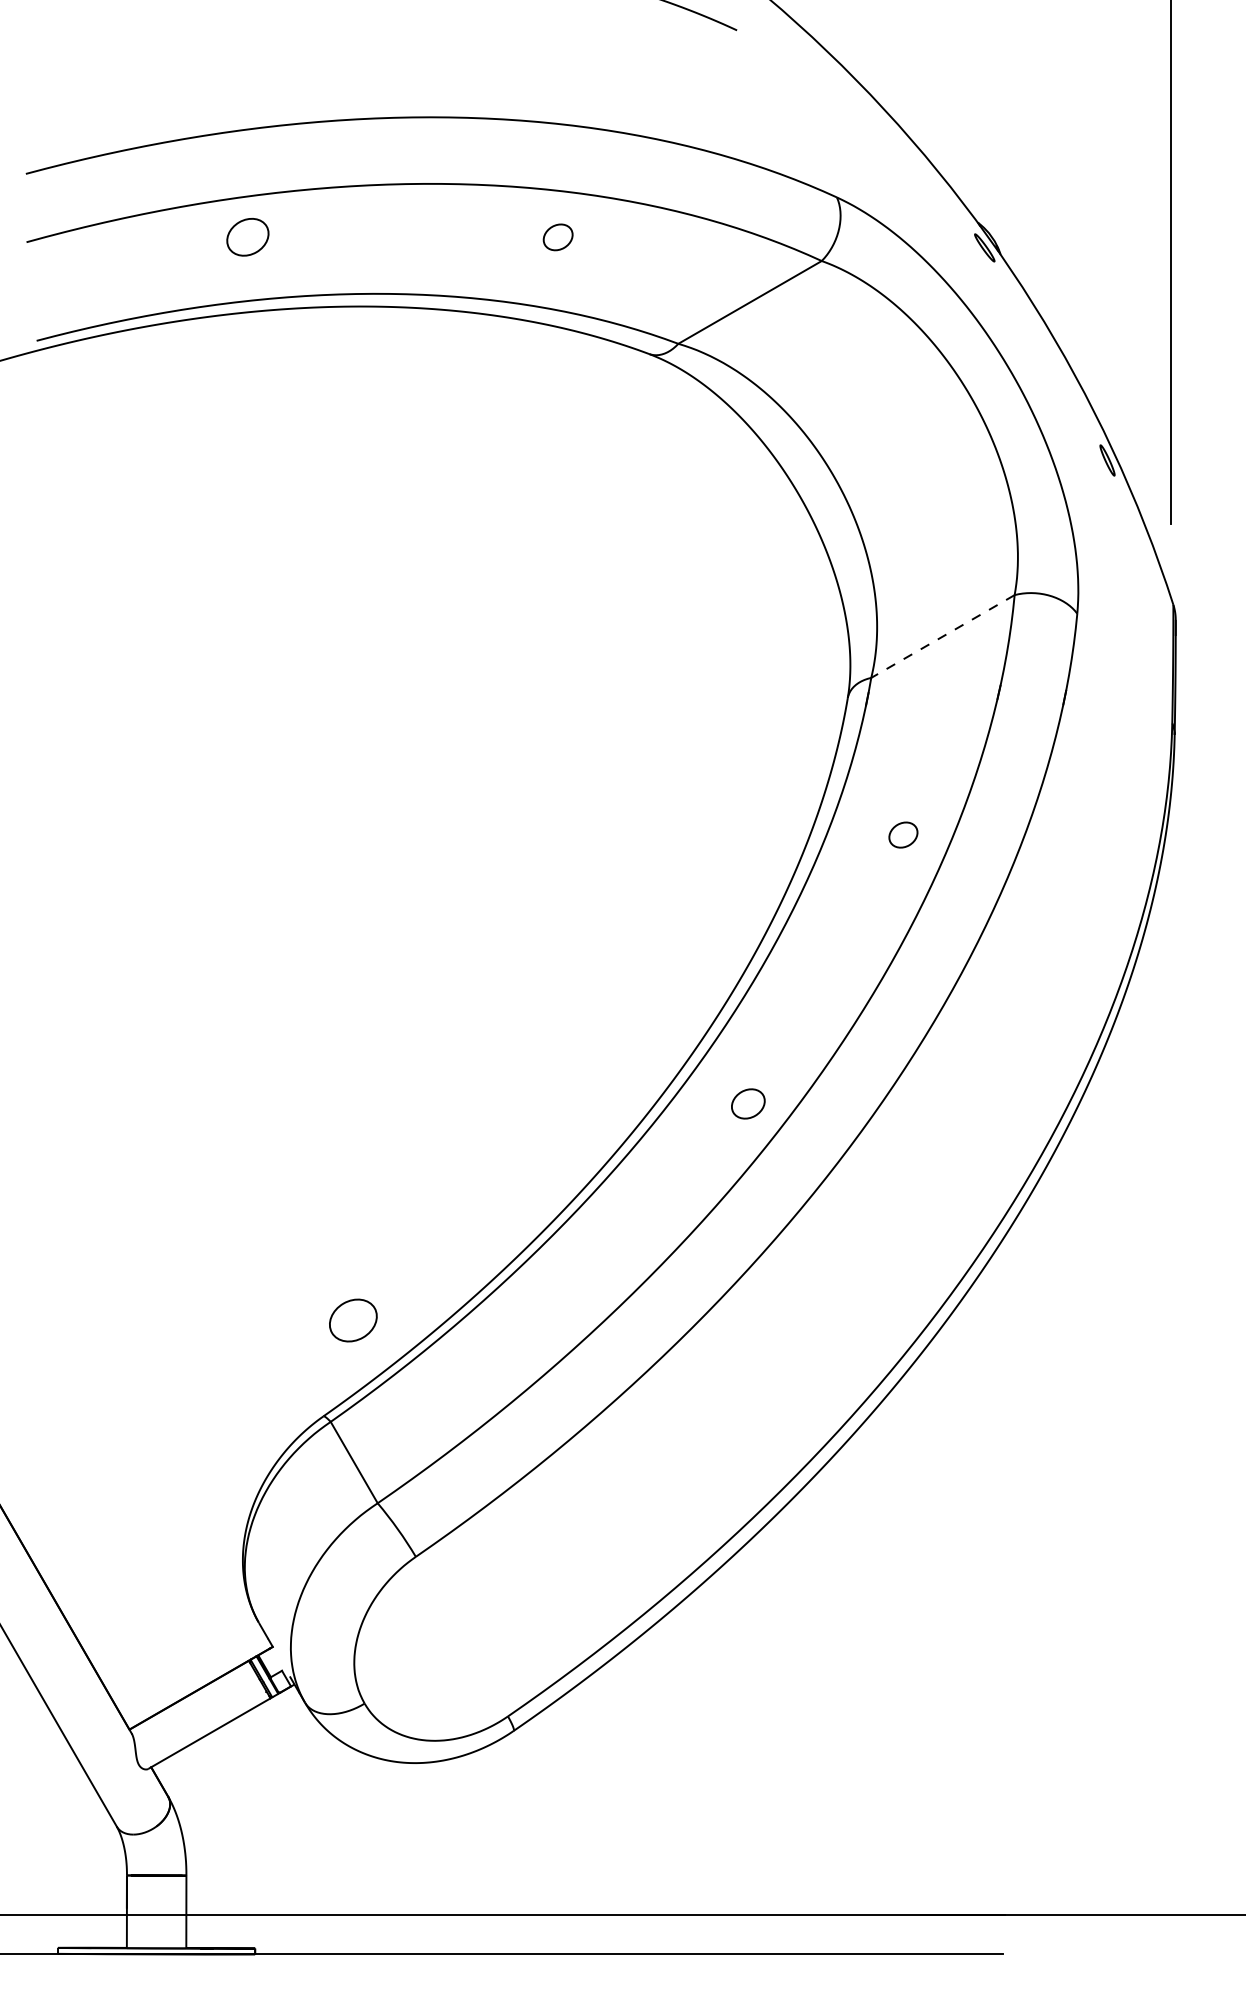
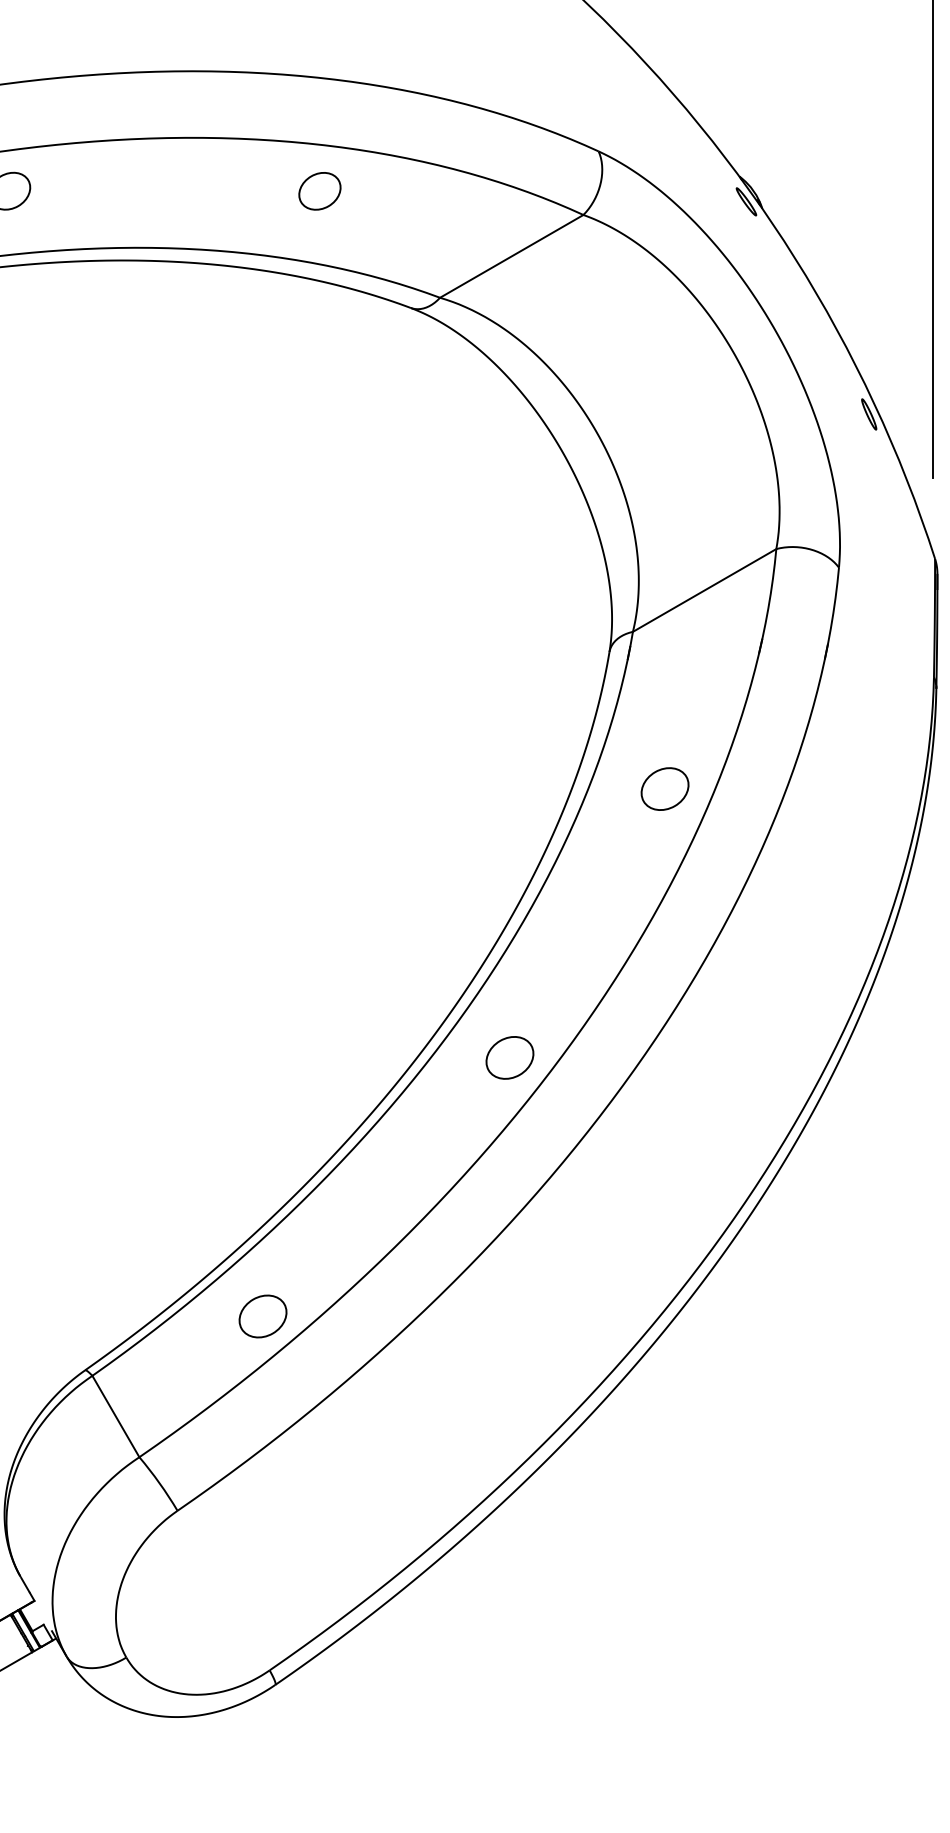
part: (557, 237) -> (319, 191), size x1.43
line: (942, 636) -> (704, 590), dashed -> solid
part: (903, 834) -> (665, 788), size x1.67
part: (748, 1103) -> (510, 1057), size x1.43
part: (353, 1320) -> (263, 1316), moved

